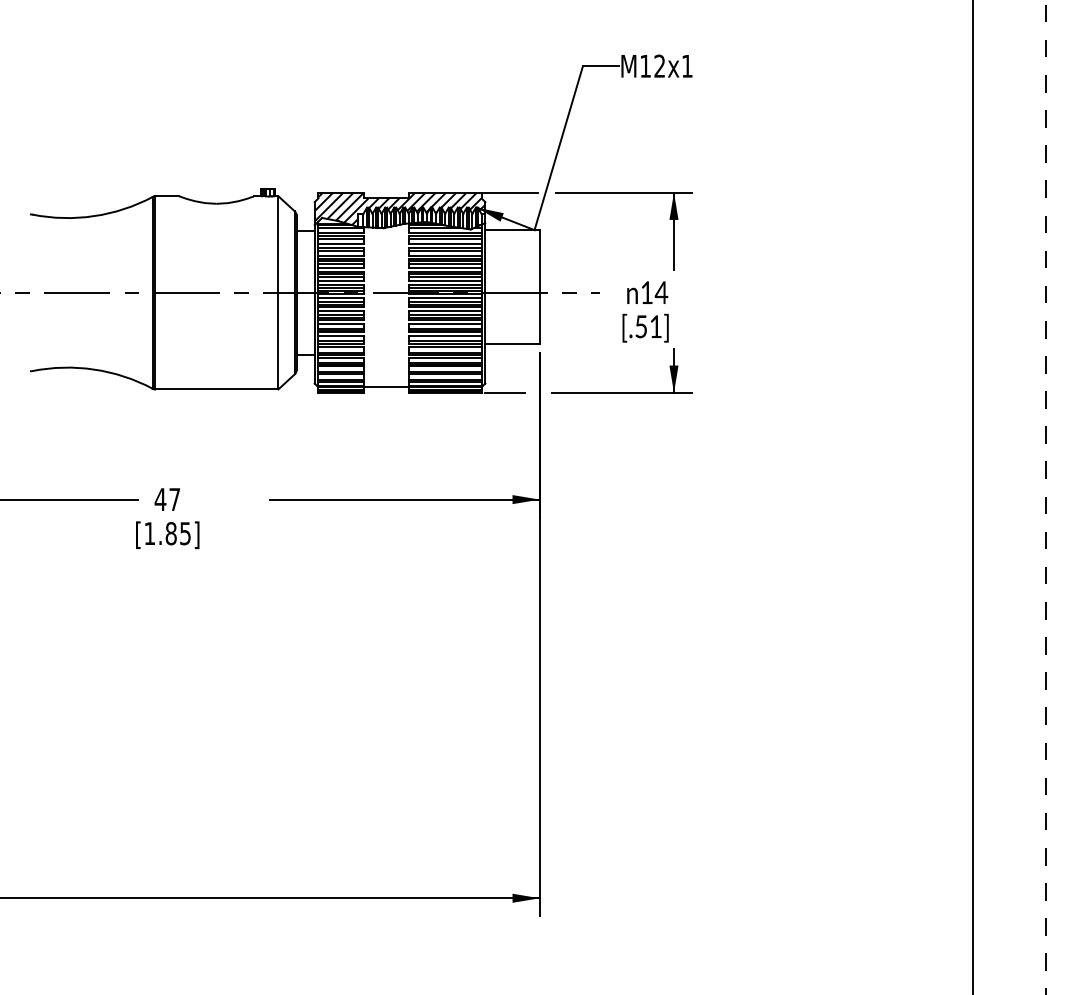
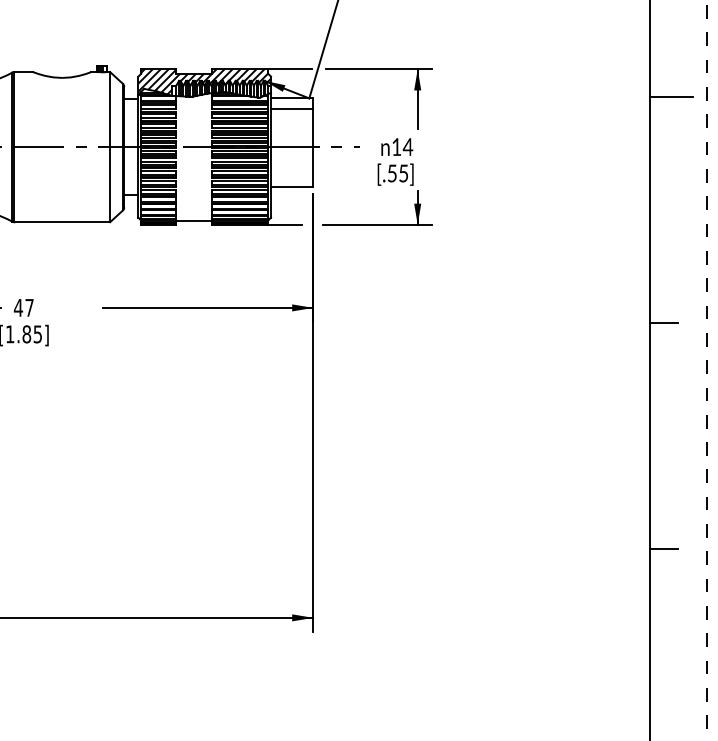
line: (1000, 228) -> (671, 97), added
line: (512, 244) -> (292, 109), added
text: (655, 326) -> (403, 173), [.51] -> [.55]
line: (991, 519) -> (664, 323), added
line: (991, 809) -> (664, 548), added

